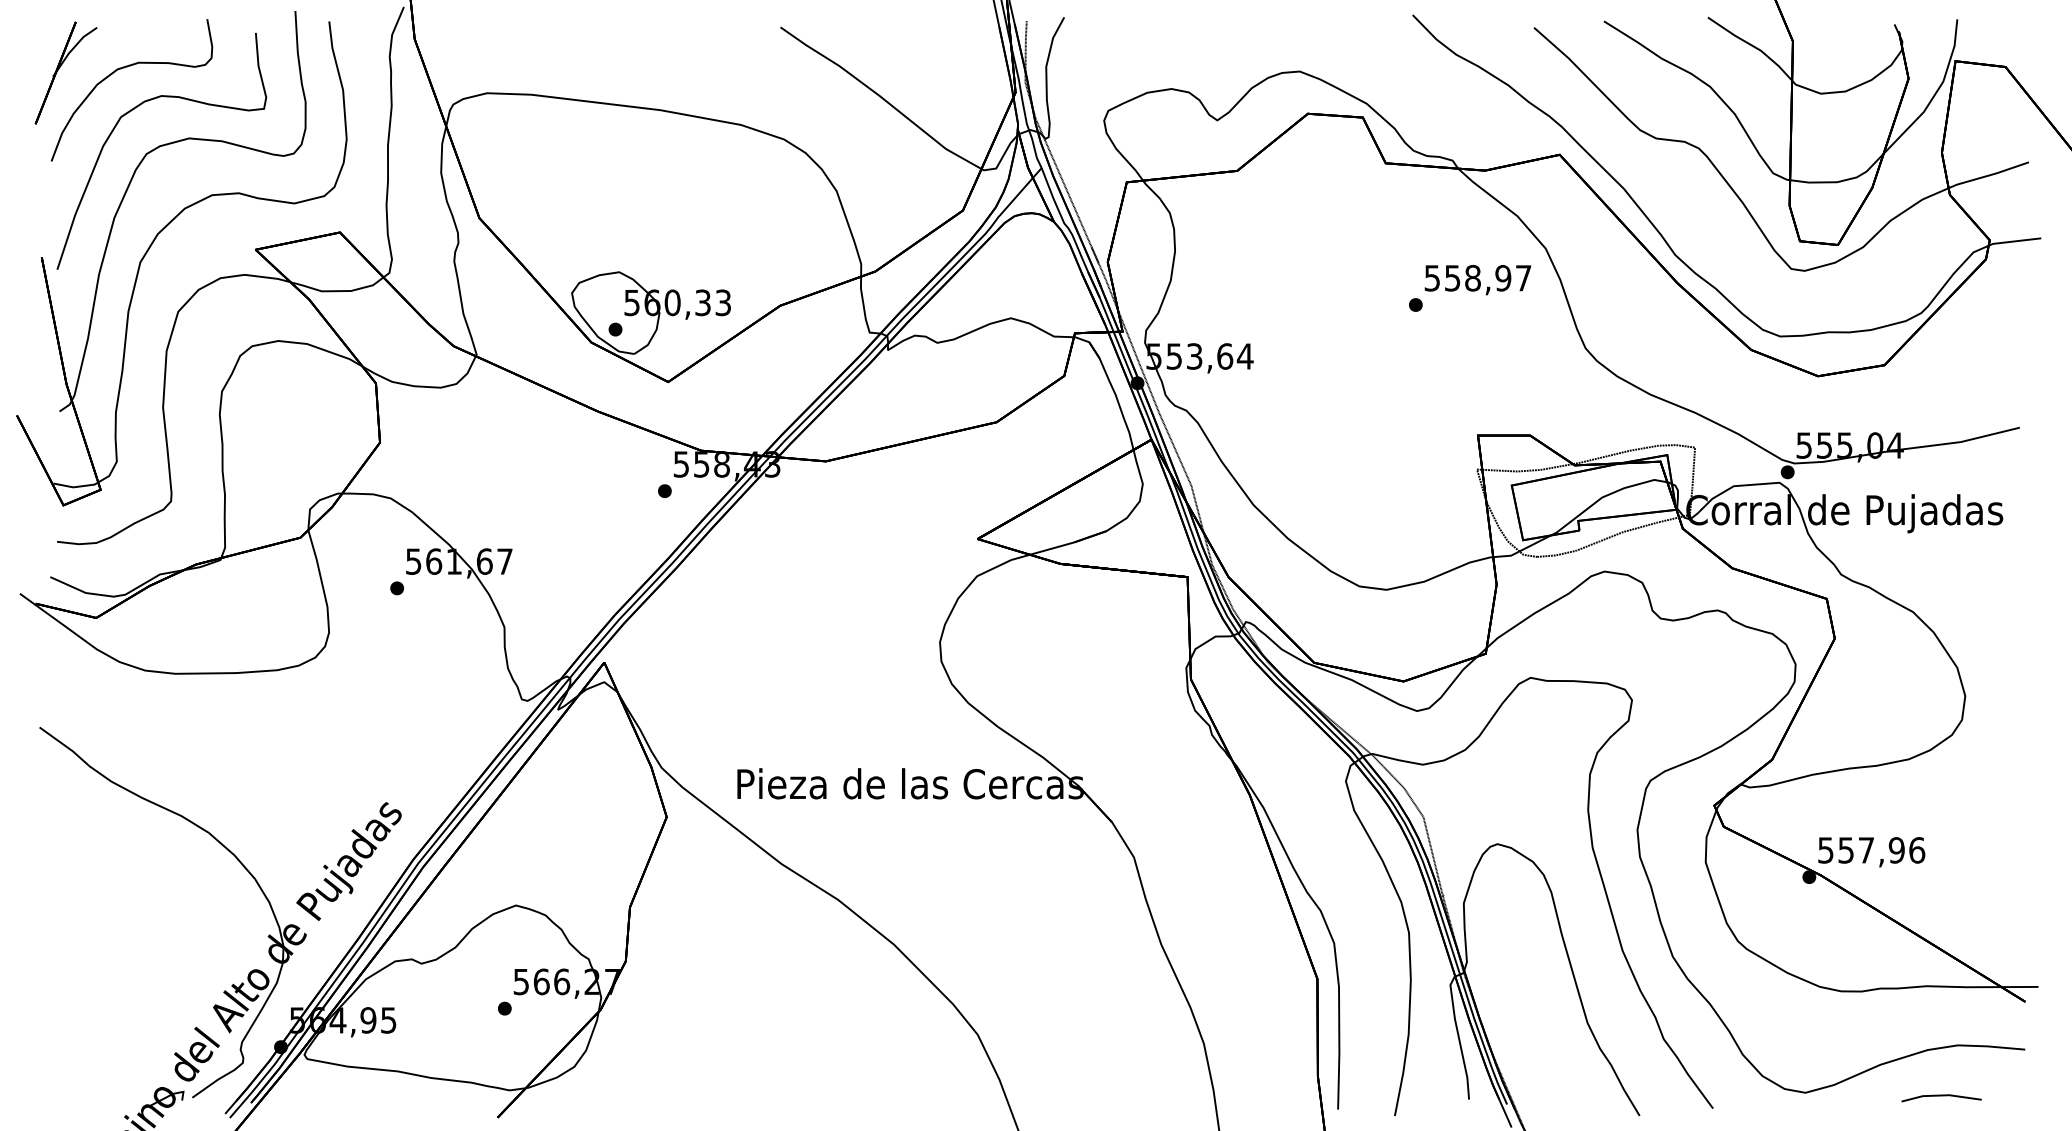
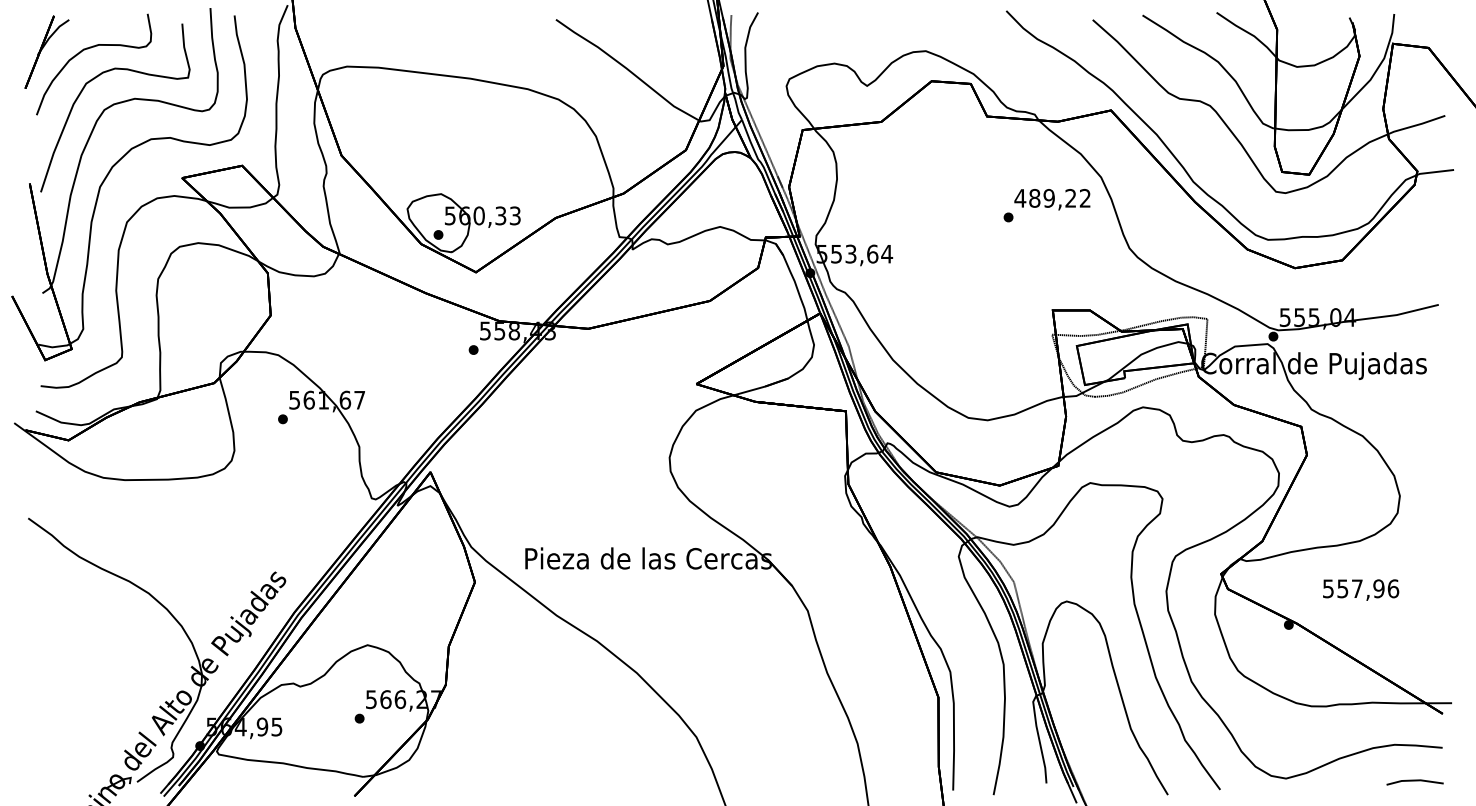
text: (1477, 278) -> (1052, 198), 558,97 -> 489,22
text: (1871, 852) -> (1360, 590), moved
line: (1941, 1096) -> (1415, 781), moved

